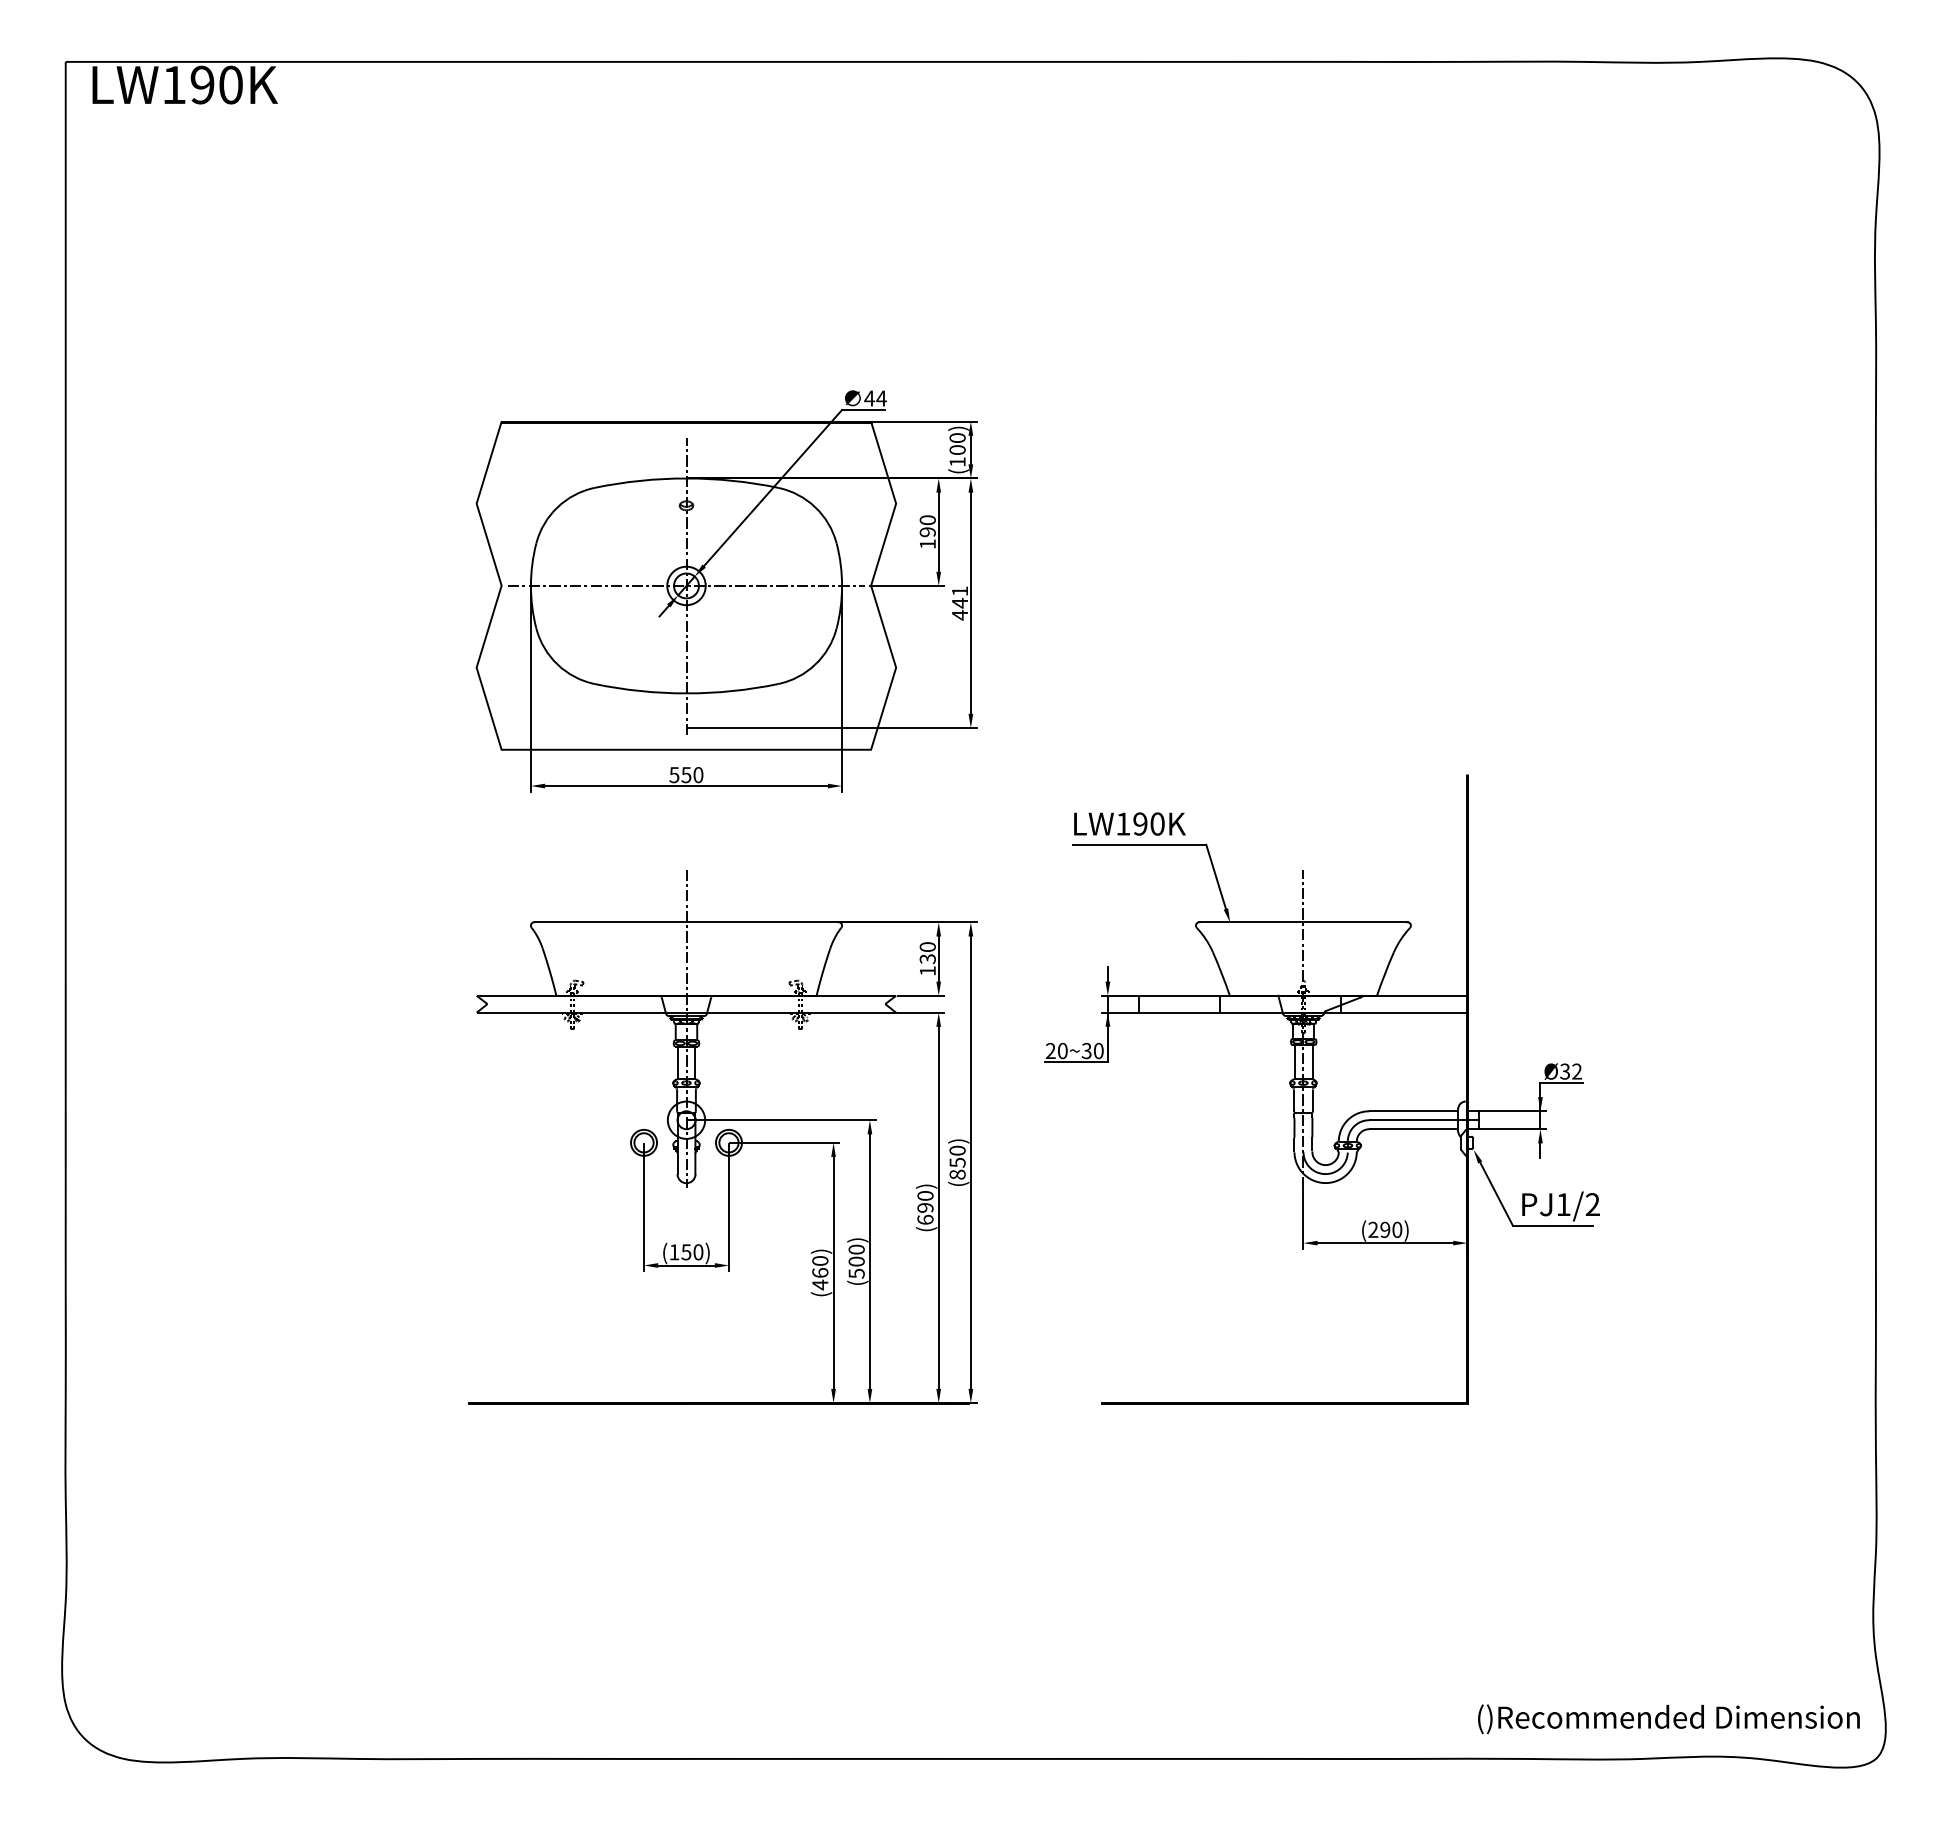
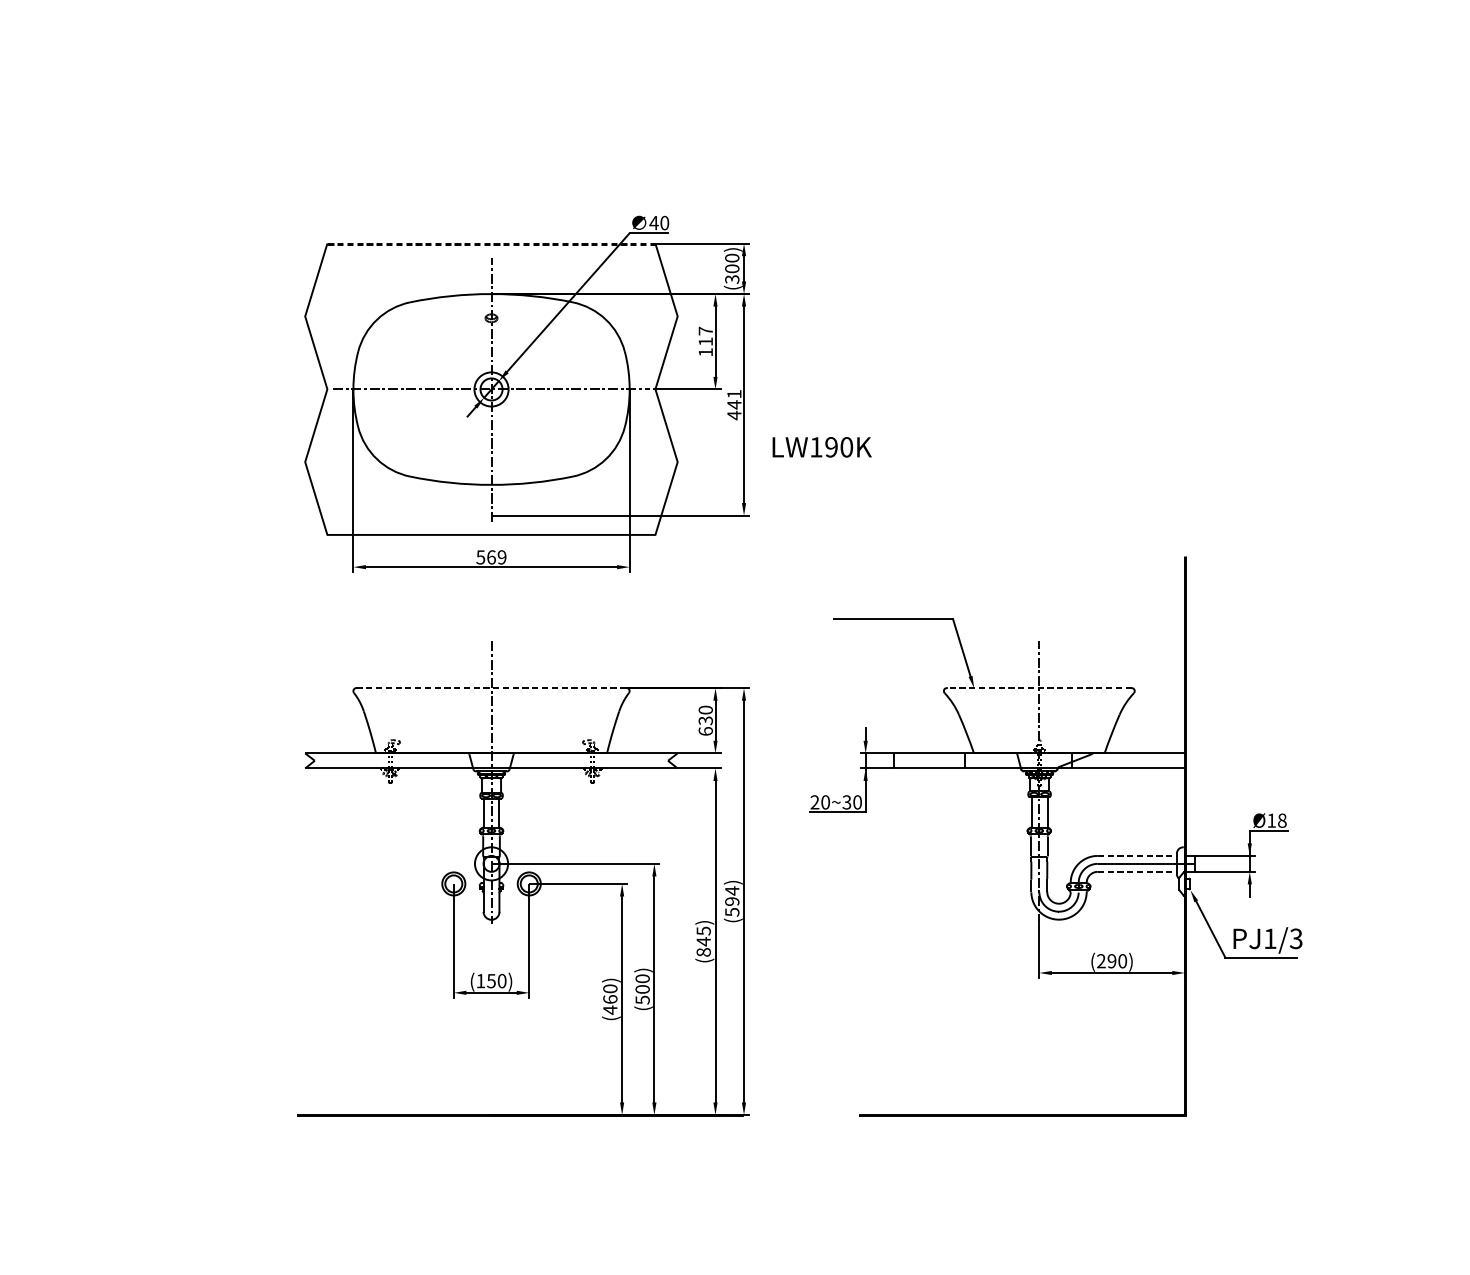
text: (881, 398) -> (664, 223), 44 -> 40
line: (686, 421) -> (491, 243), solid -> dashed
text: (957, 462) -> (732, 279), (100) -> (300)
text: (927, 526) -> (705, 336), 190 -> 117
text: (692, 775) -> (496, 557), 550 -> 569
text: (1129, 823) -> (821, 446), moved
line: (687, 922) -> (492, 688), solid -> dashed
line: (1302, 922) -> (1038, 688), solid -> dashed
text: (927, 970) -> (705, 730), 130 -> 630
text: (1571, 1071) -> (1277, 820), Ø32 -> Ø18
line: (1413, 1111) -> (1137, 856), solid -> dashed
line: (1413, 1129) -> (1137, 872), solid -> dashed
text: (957, 1162) -> (732, 901), (850) -> (594)
text: (1592, 1204) -> (1295, 938), PJ1/2 -> PJ1/3
text: (925, 1207) -> (703, 941), (690) -> (845)

